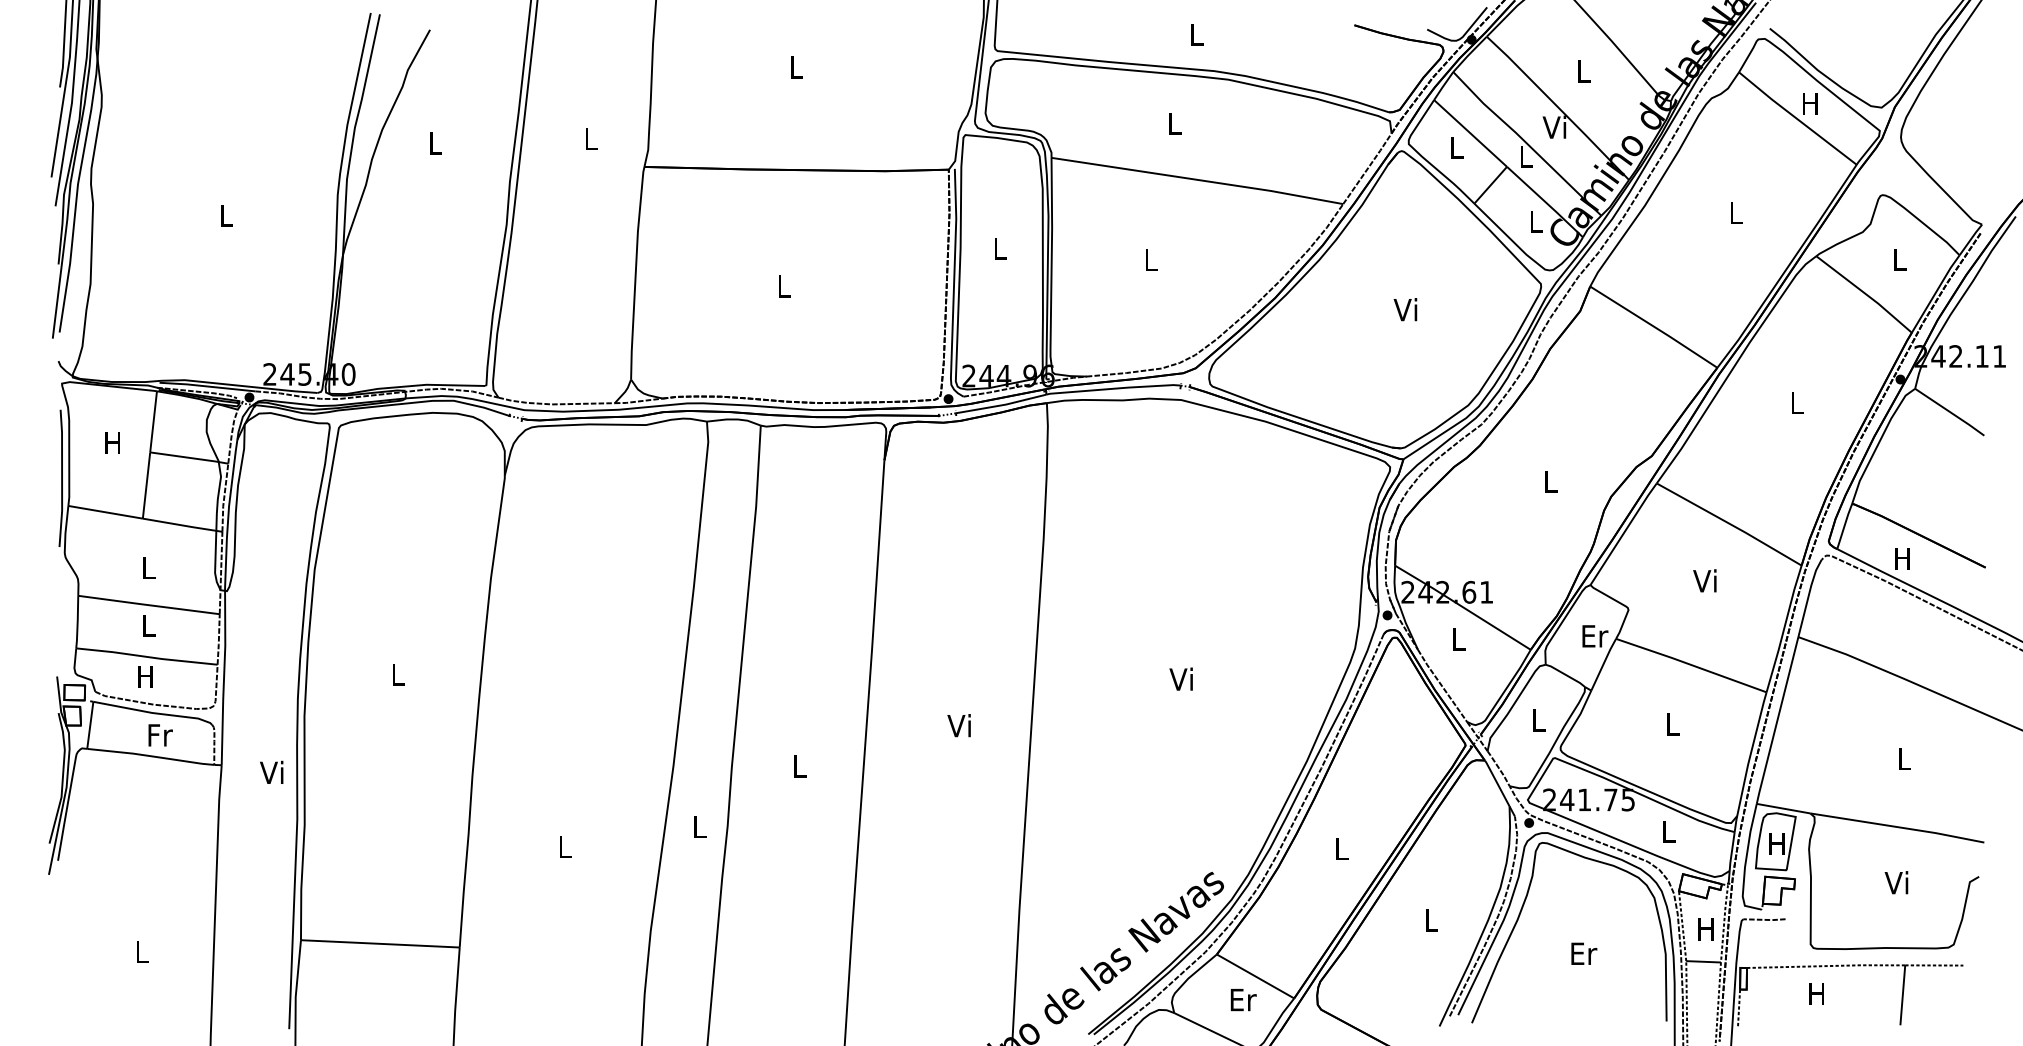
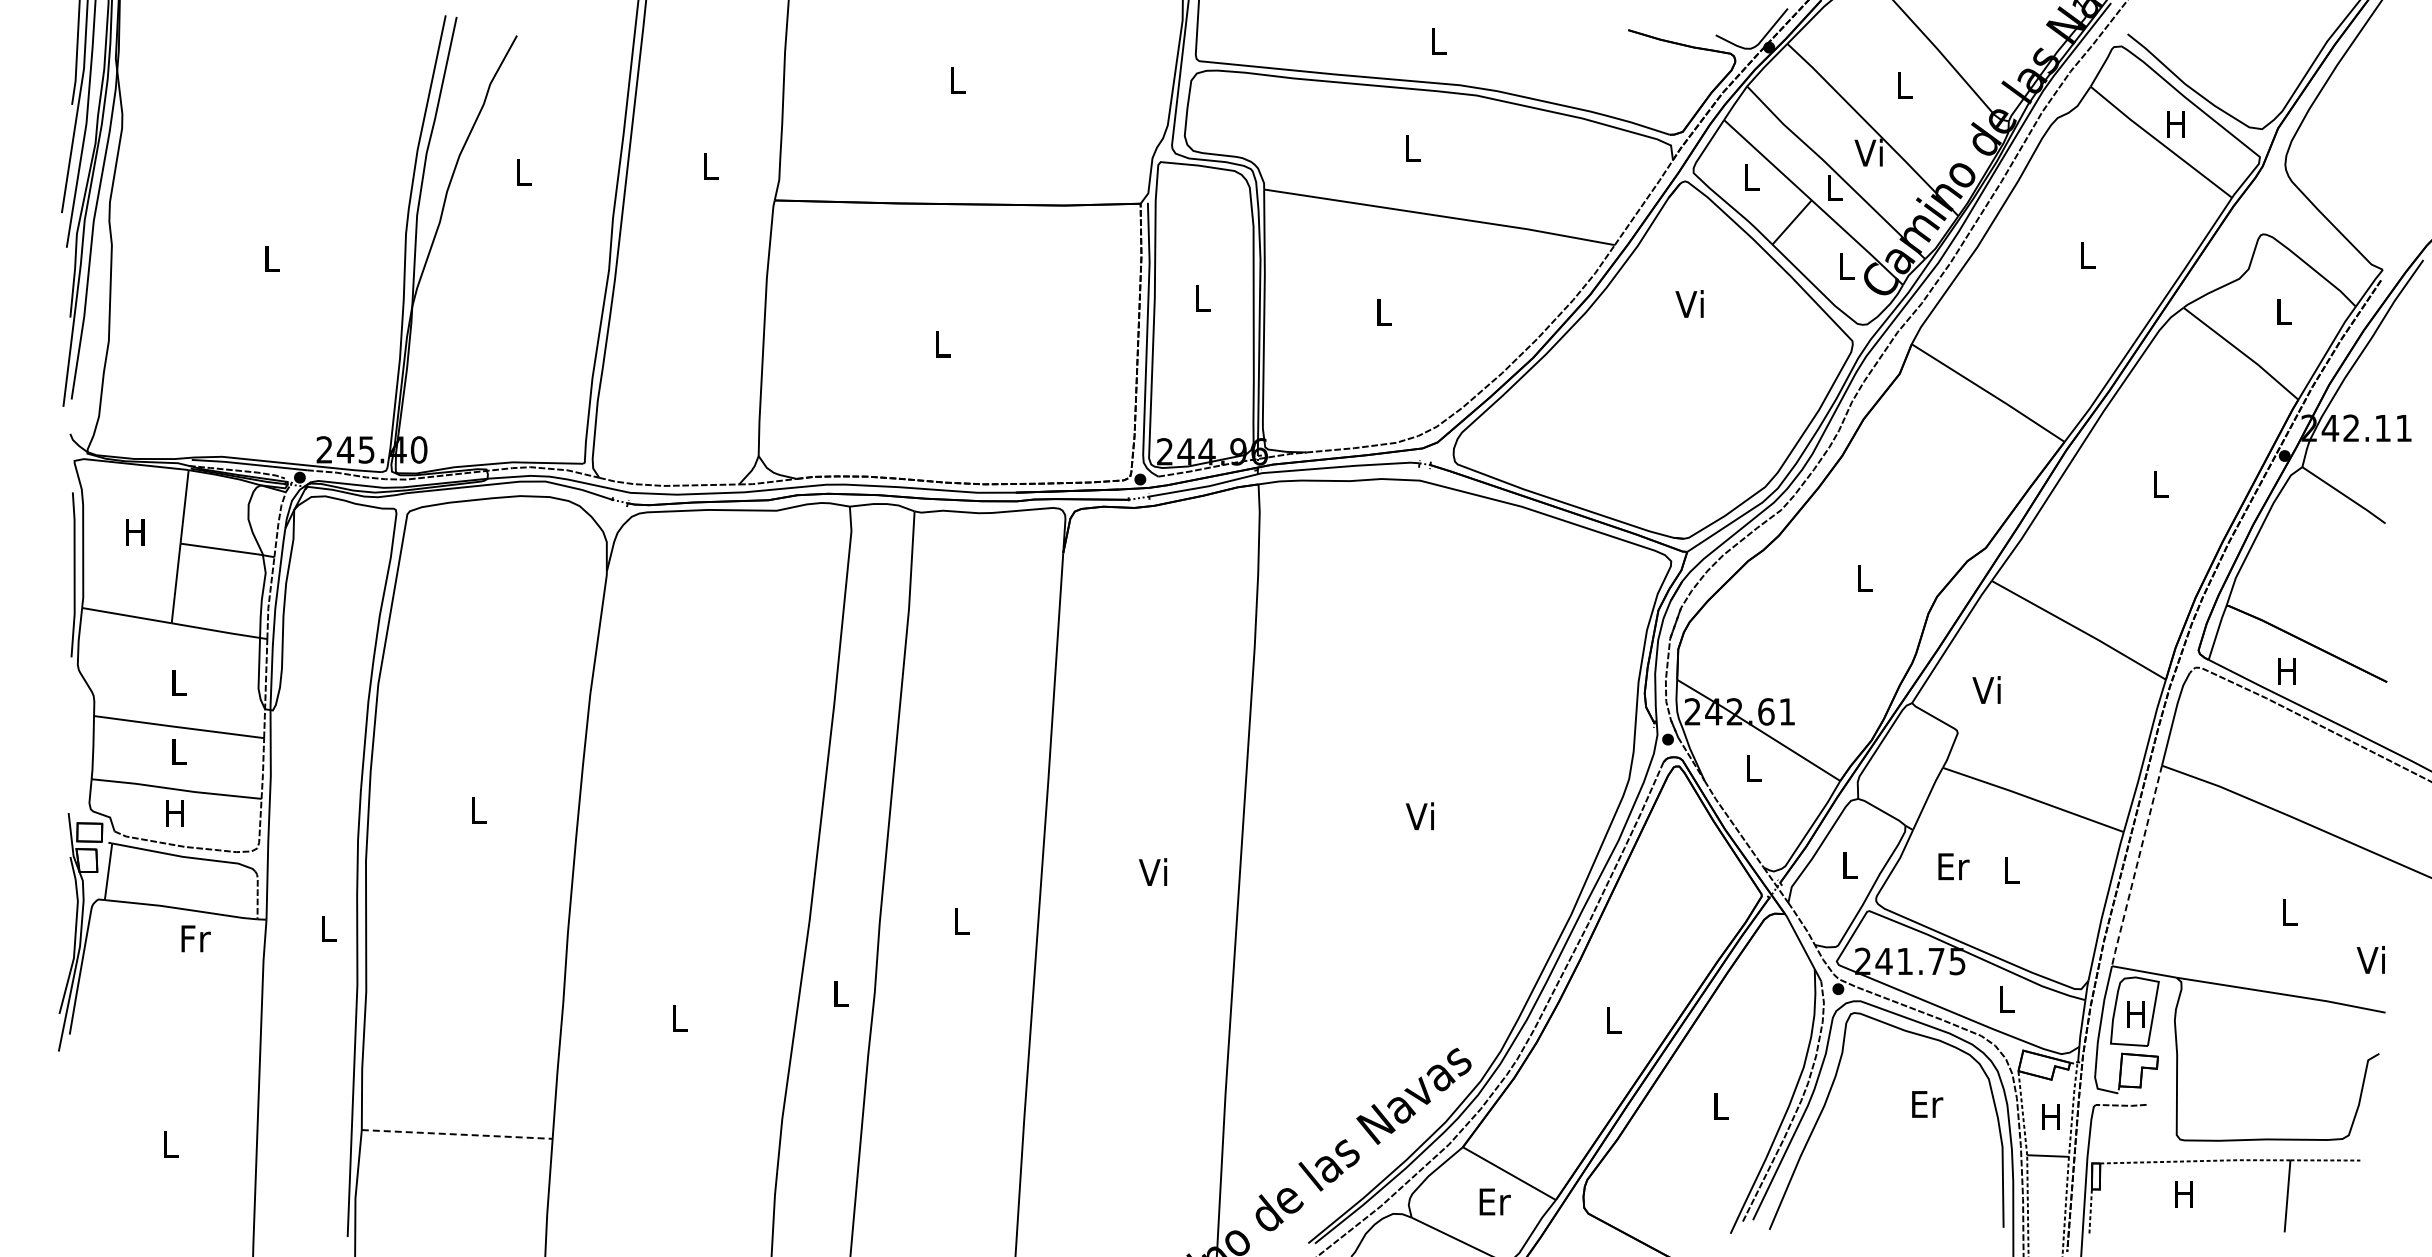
text: (1405, 309) -> (1689, 303), moved
text: (1704, 580) -> (1986, 689), moved
text: (1595, 636) -> (1953, 866), moved
line: (1777, 720) -> (2136, 866), solid -> dashed
text: (160, 735) -> (195, 938), moved
text: (271, 772) -> (326, 928), Vi -> L
text: (1896, 882) -> (2370, 959), moved
line: (380, 943) -> (457, 1134), solid -> dashed
text: (1584, 953) -> (1927, 1104), moved

